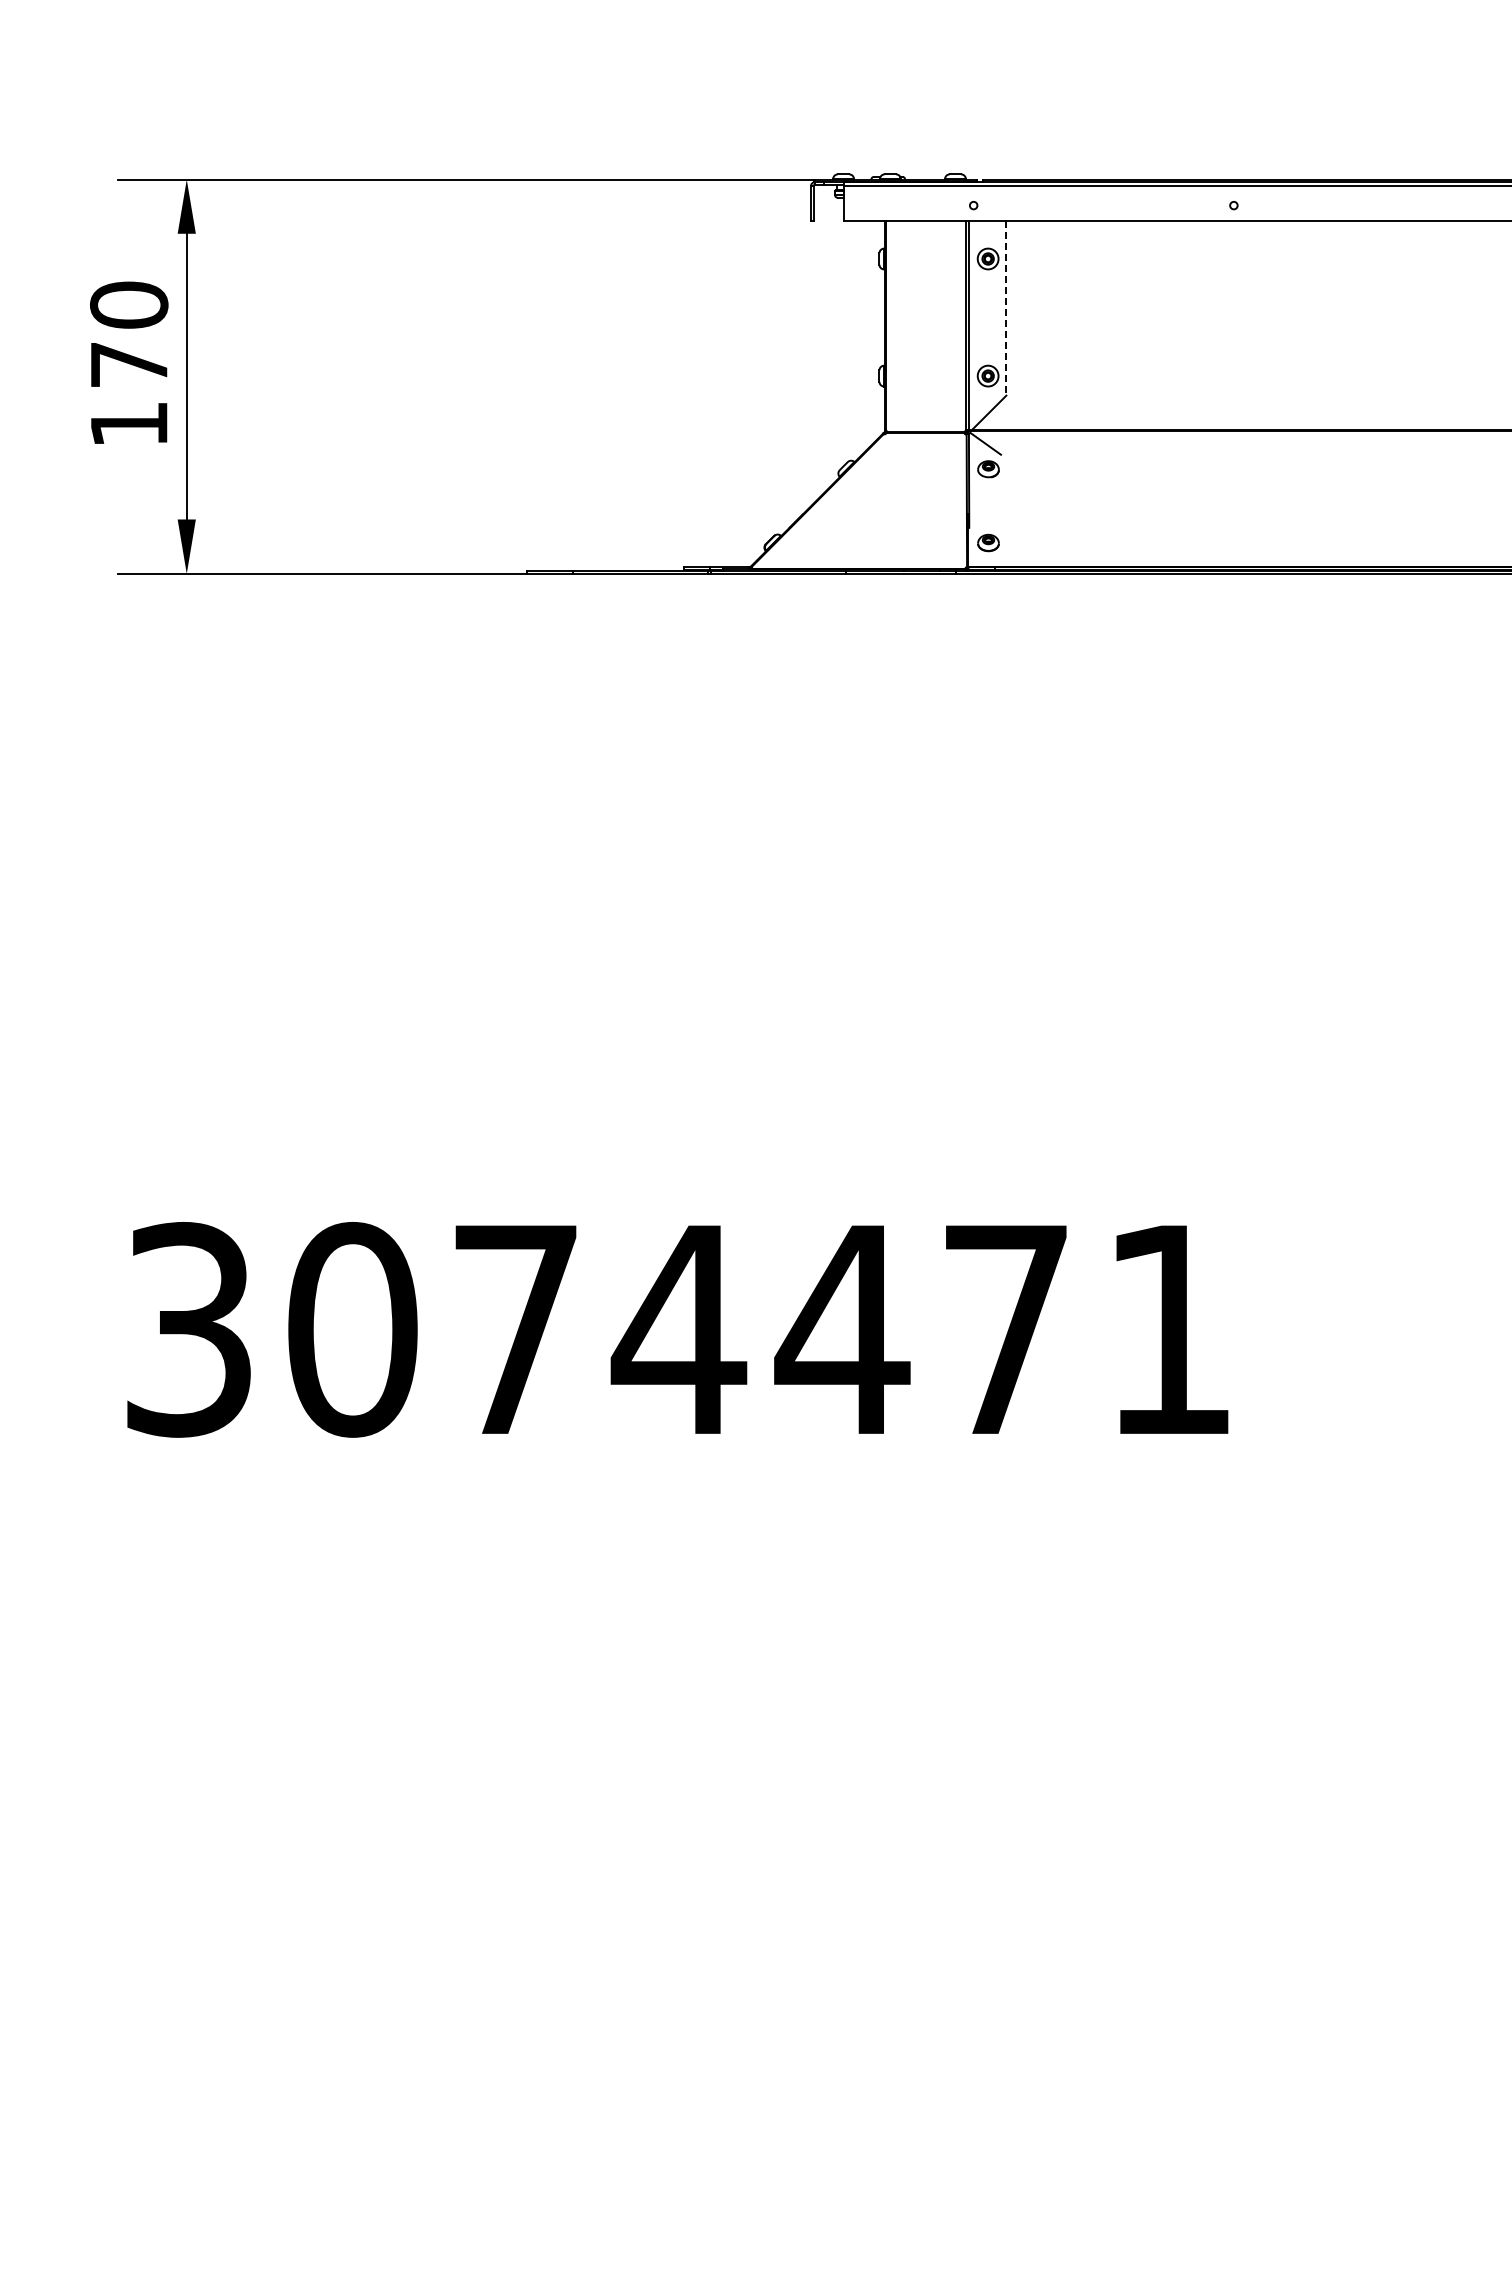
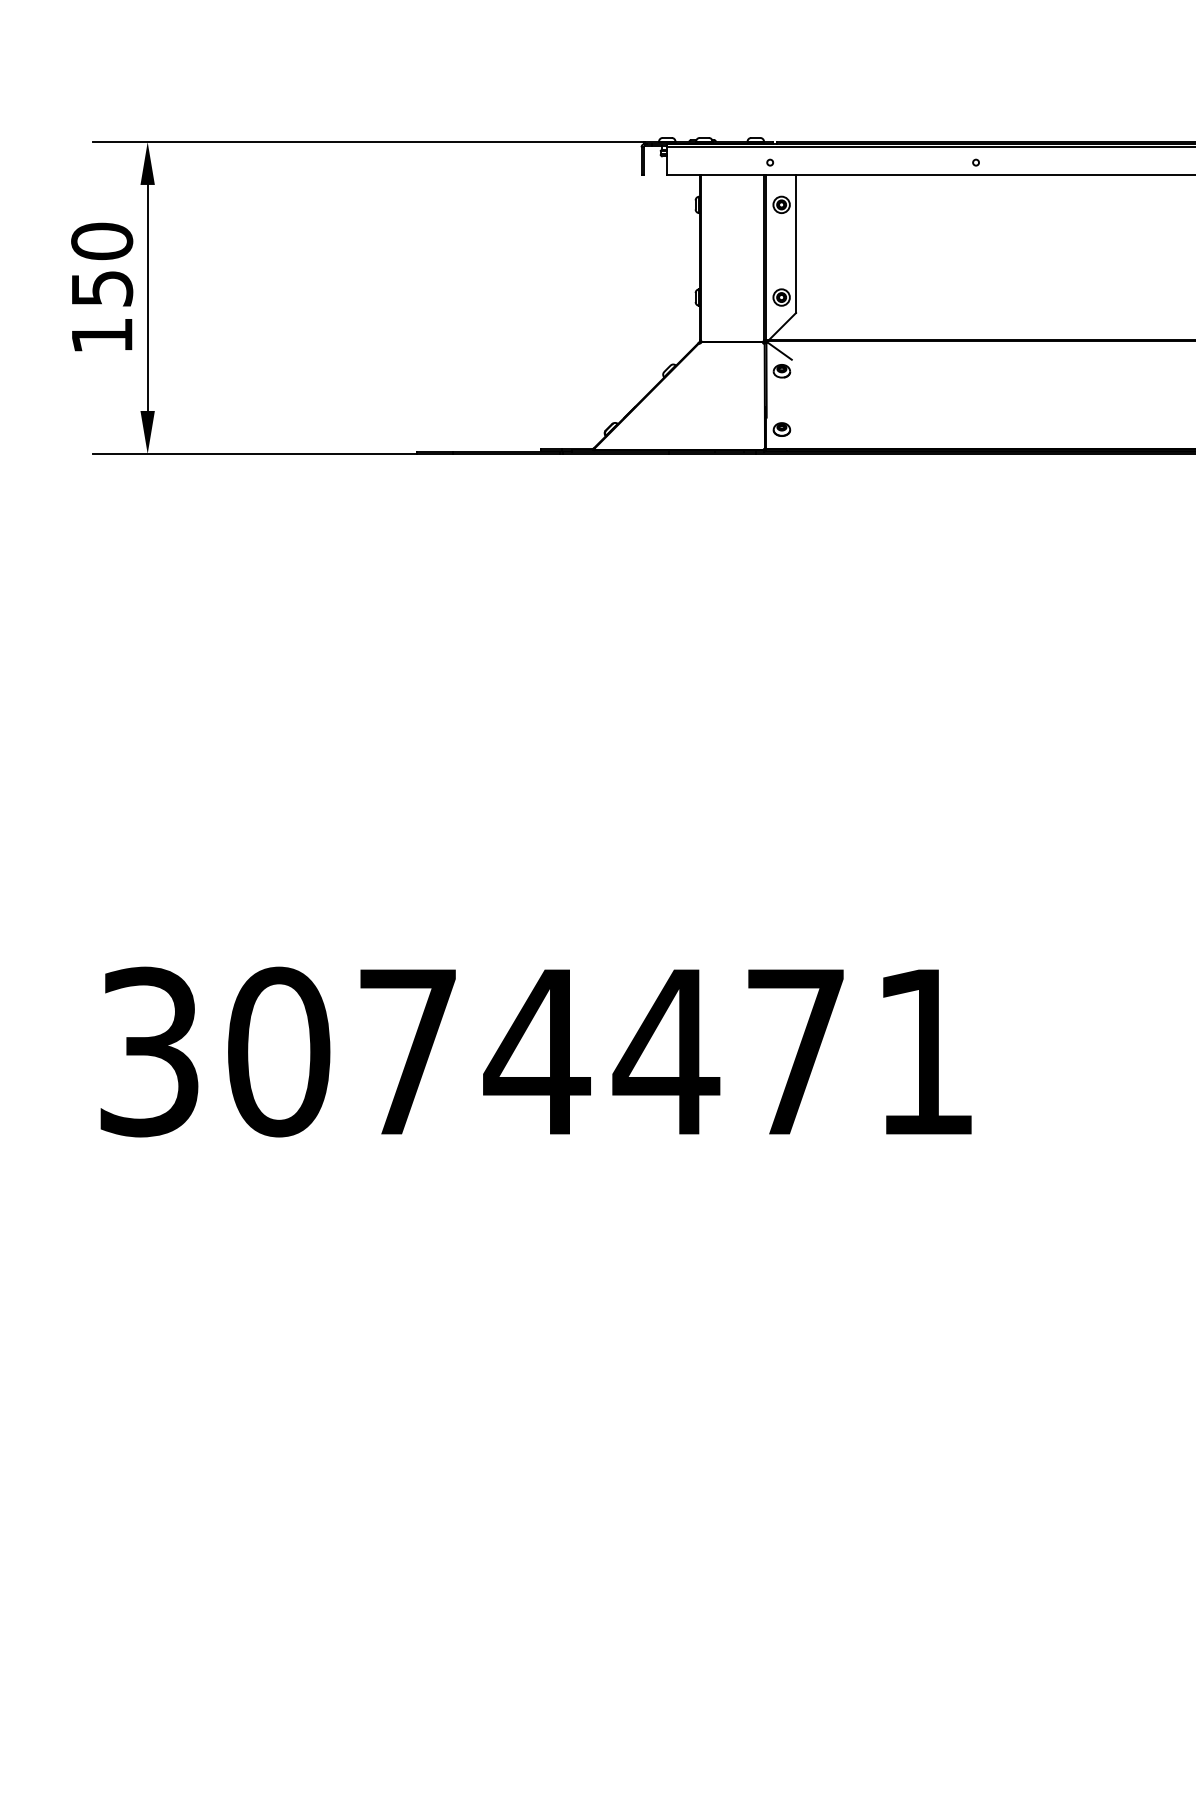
line: (1006, 308) -> (796, 244), dashed -> solid
text: (129, 365) -> (102, 289), 170 -> 150

